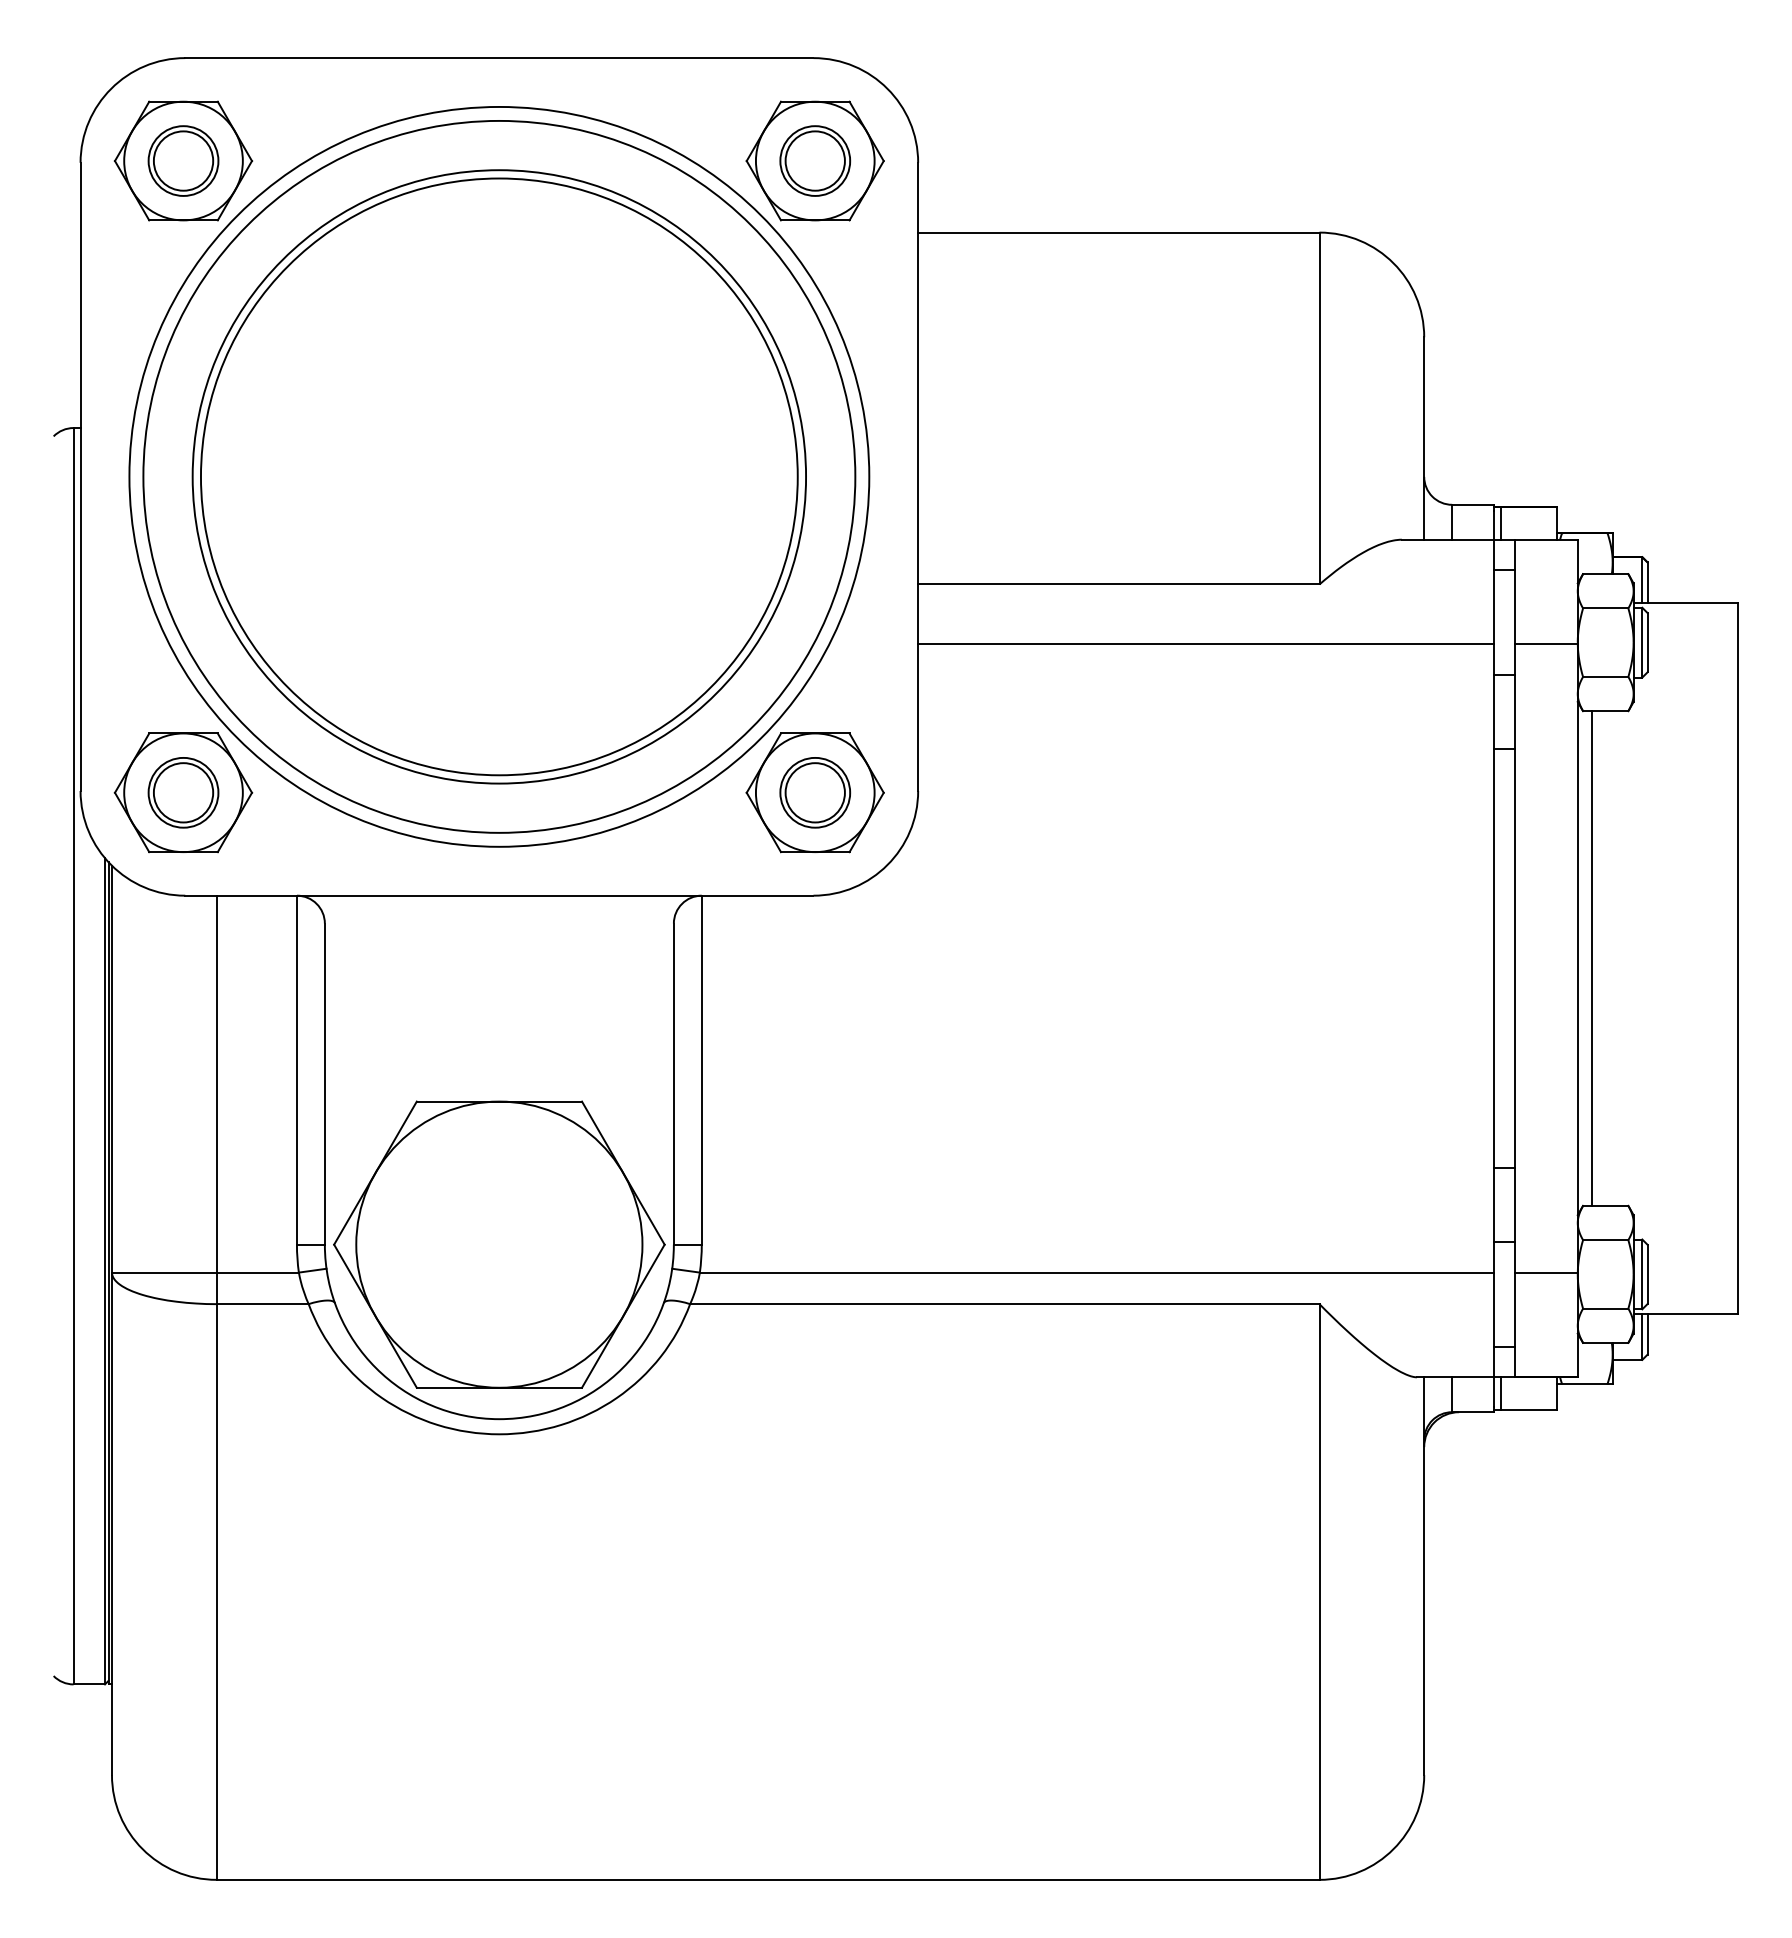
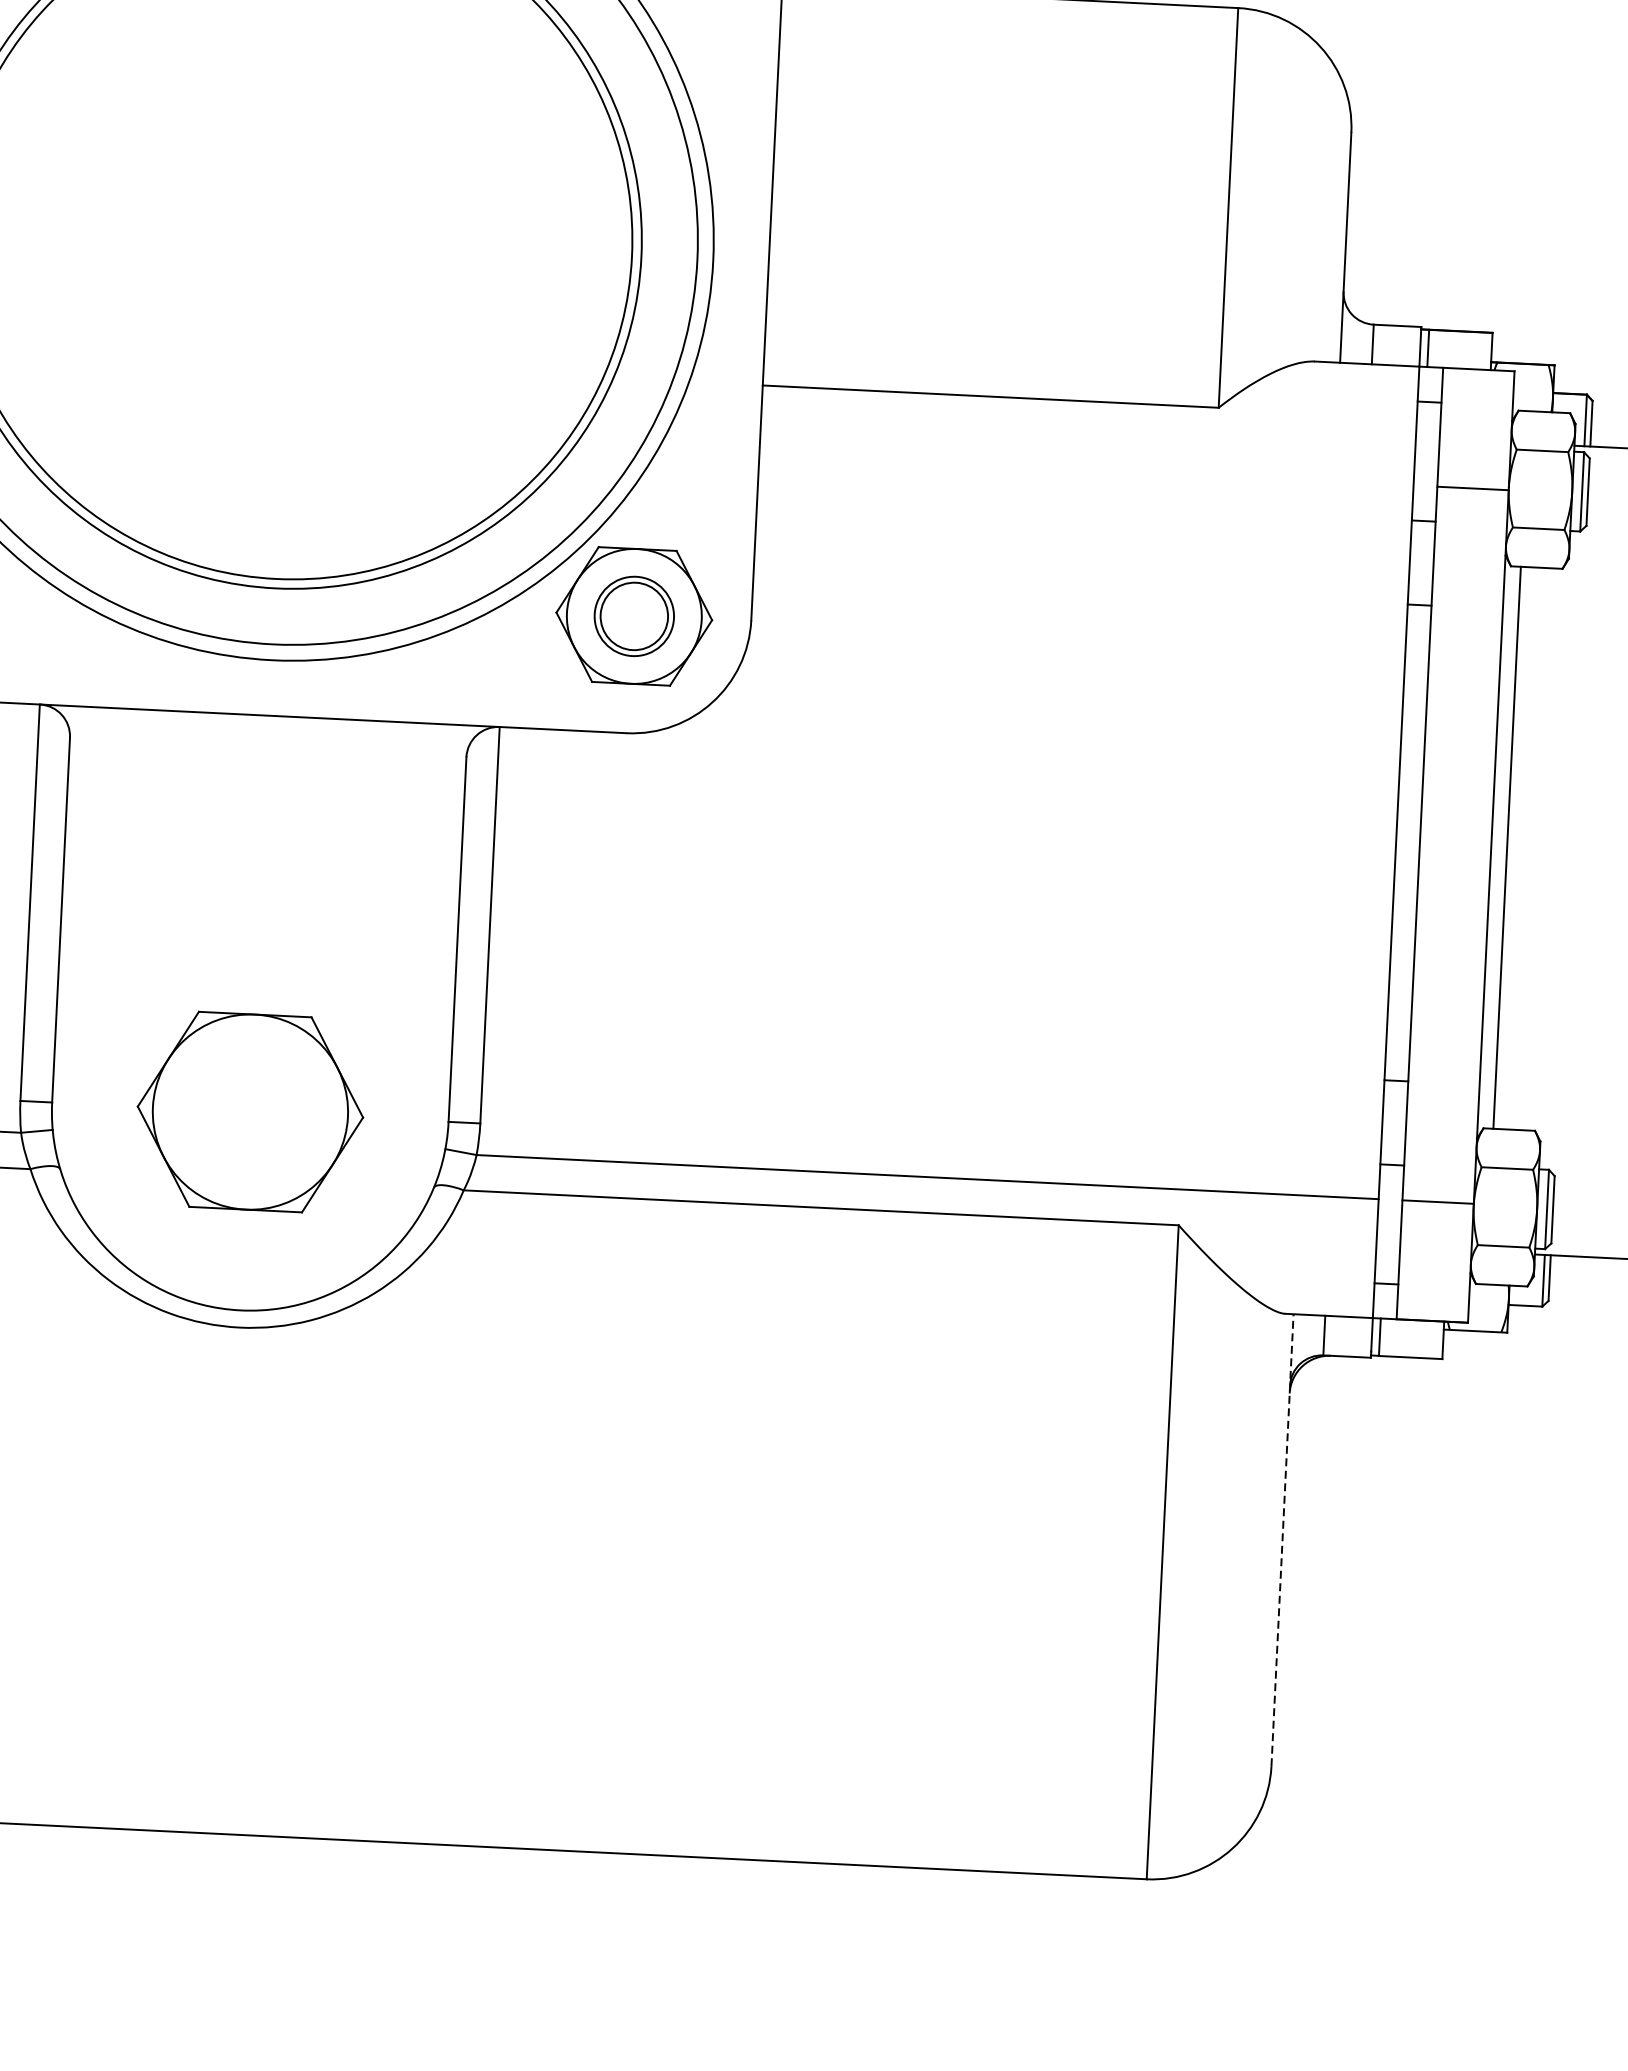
line: (1206, 644) -> (1086, 469), removed
part: (499, 1244) -> (250, 1111), size x0.6
line: (1424, 1576) -> (1282, 1540), solid -> dashed

